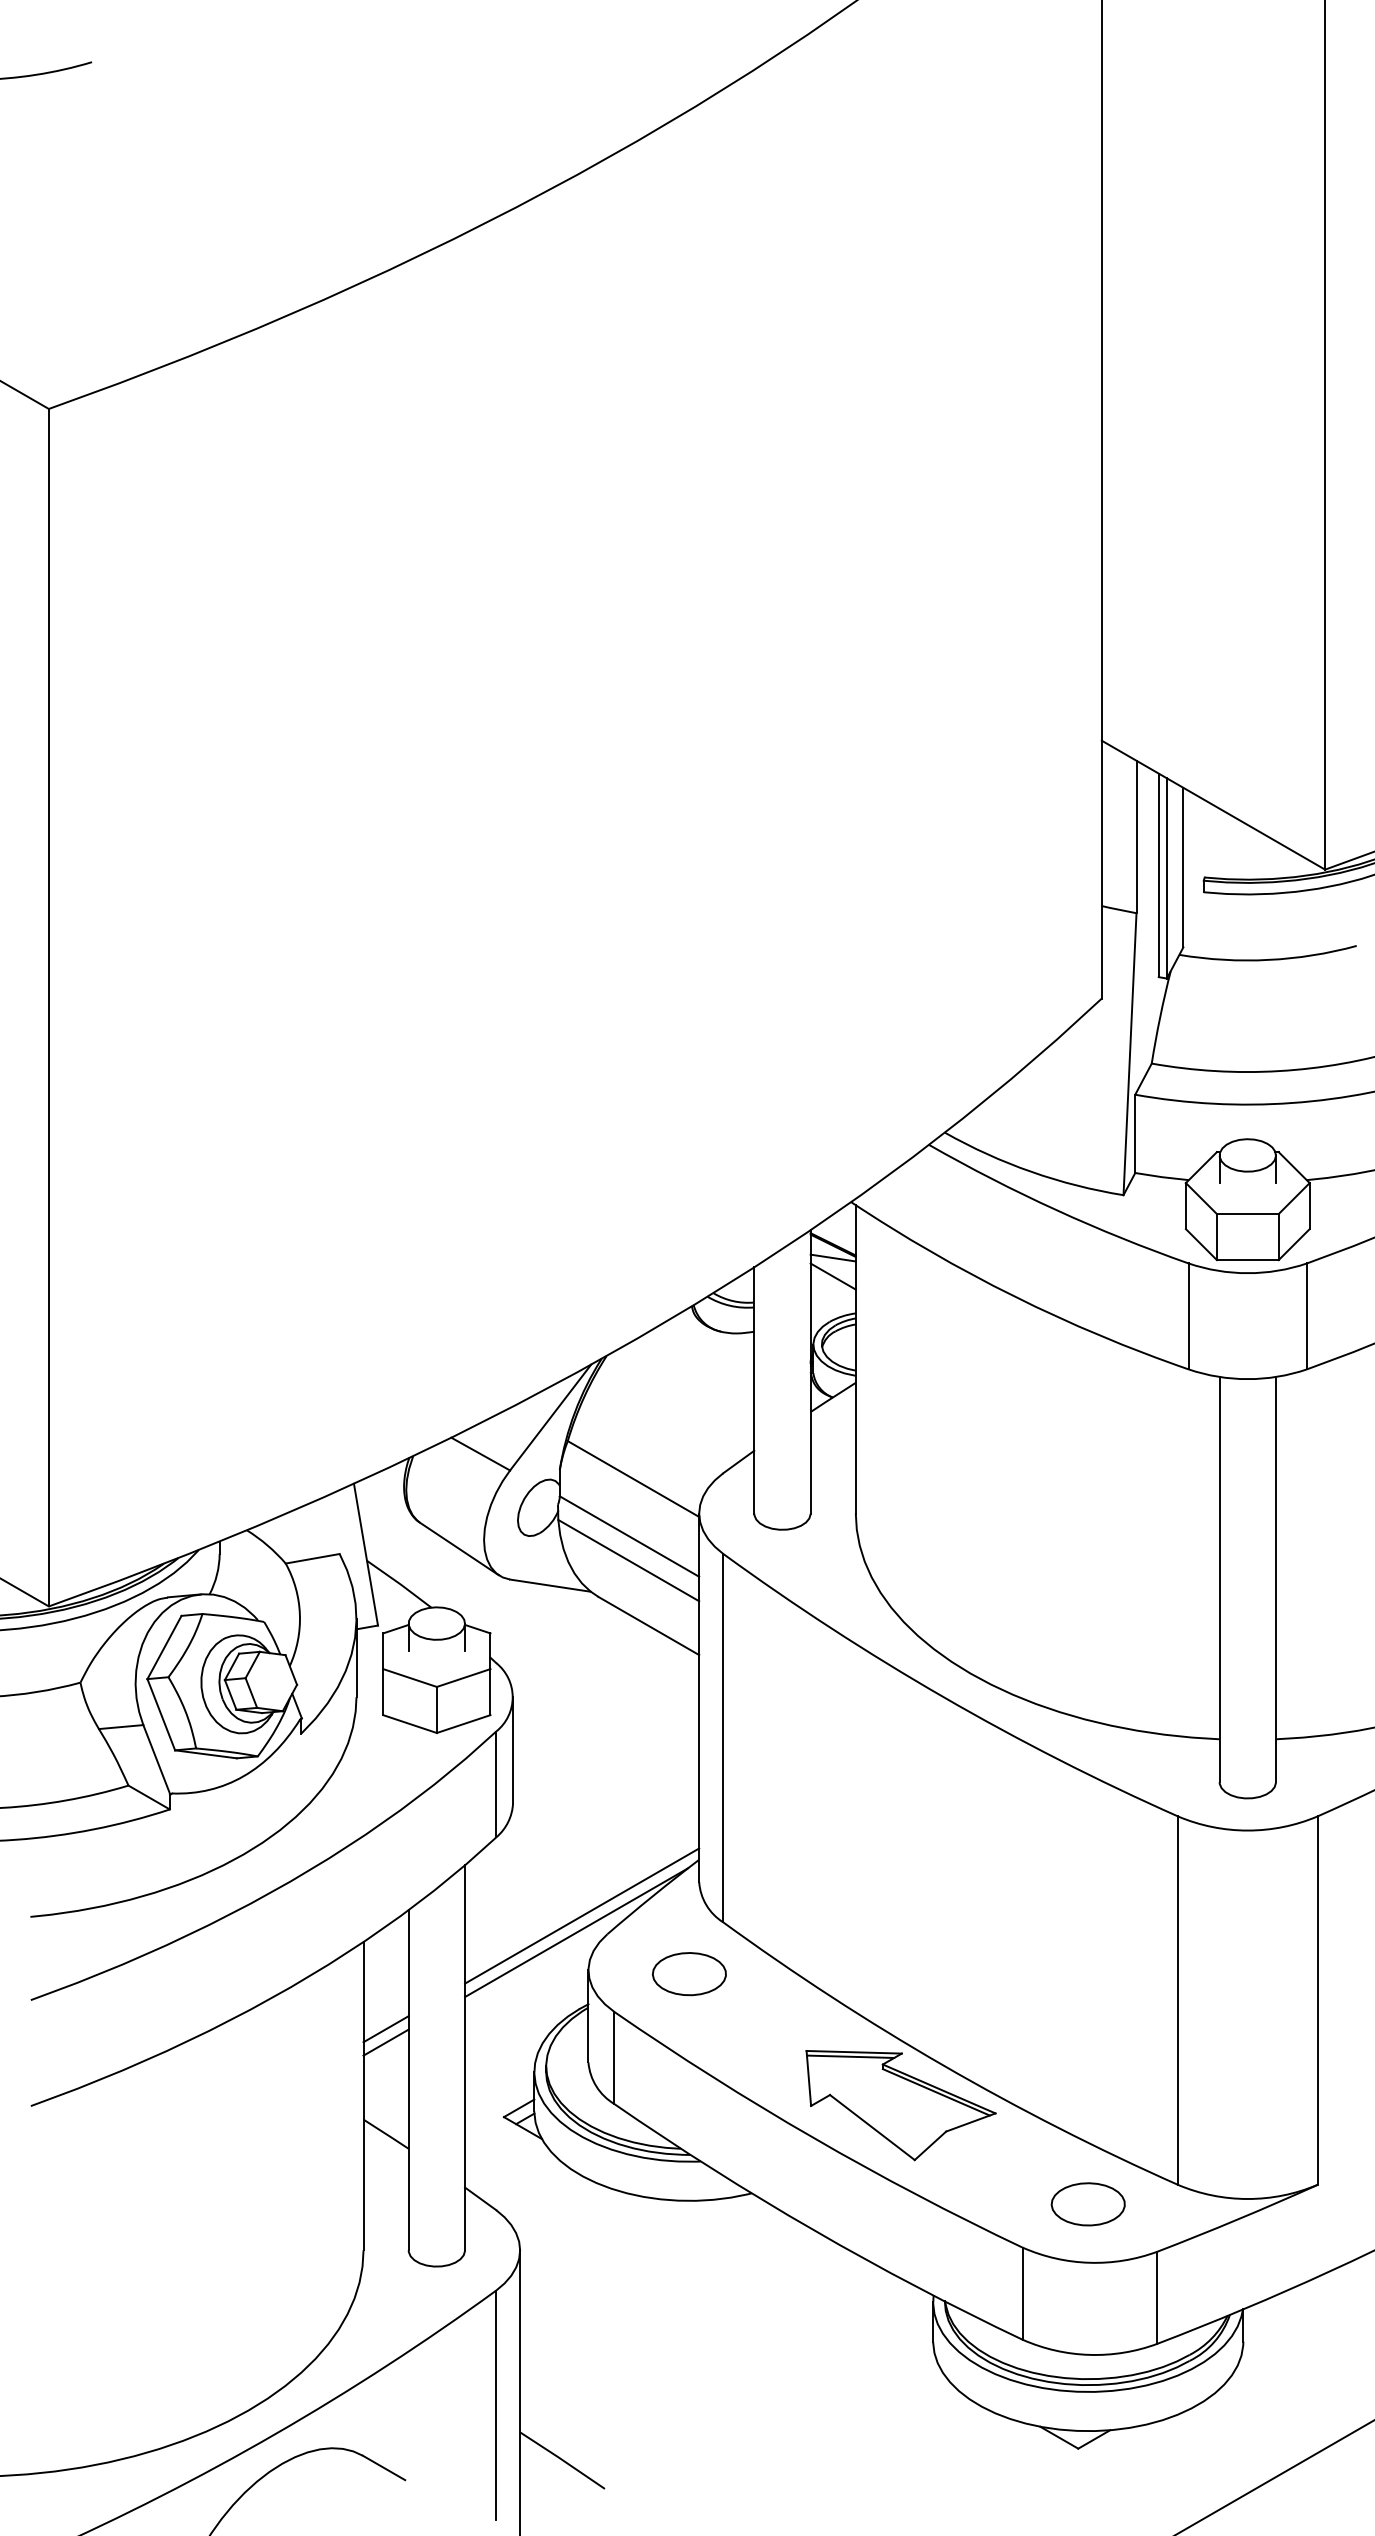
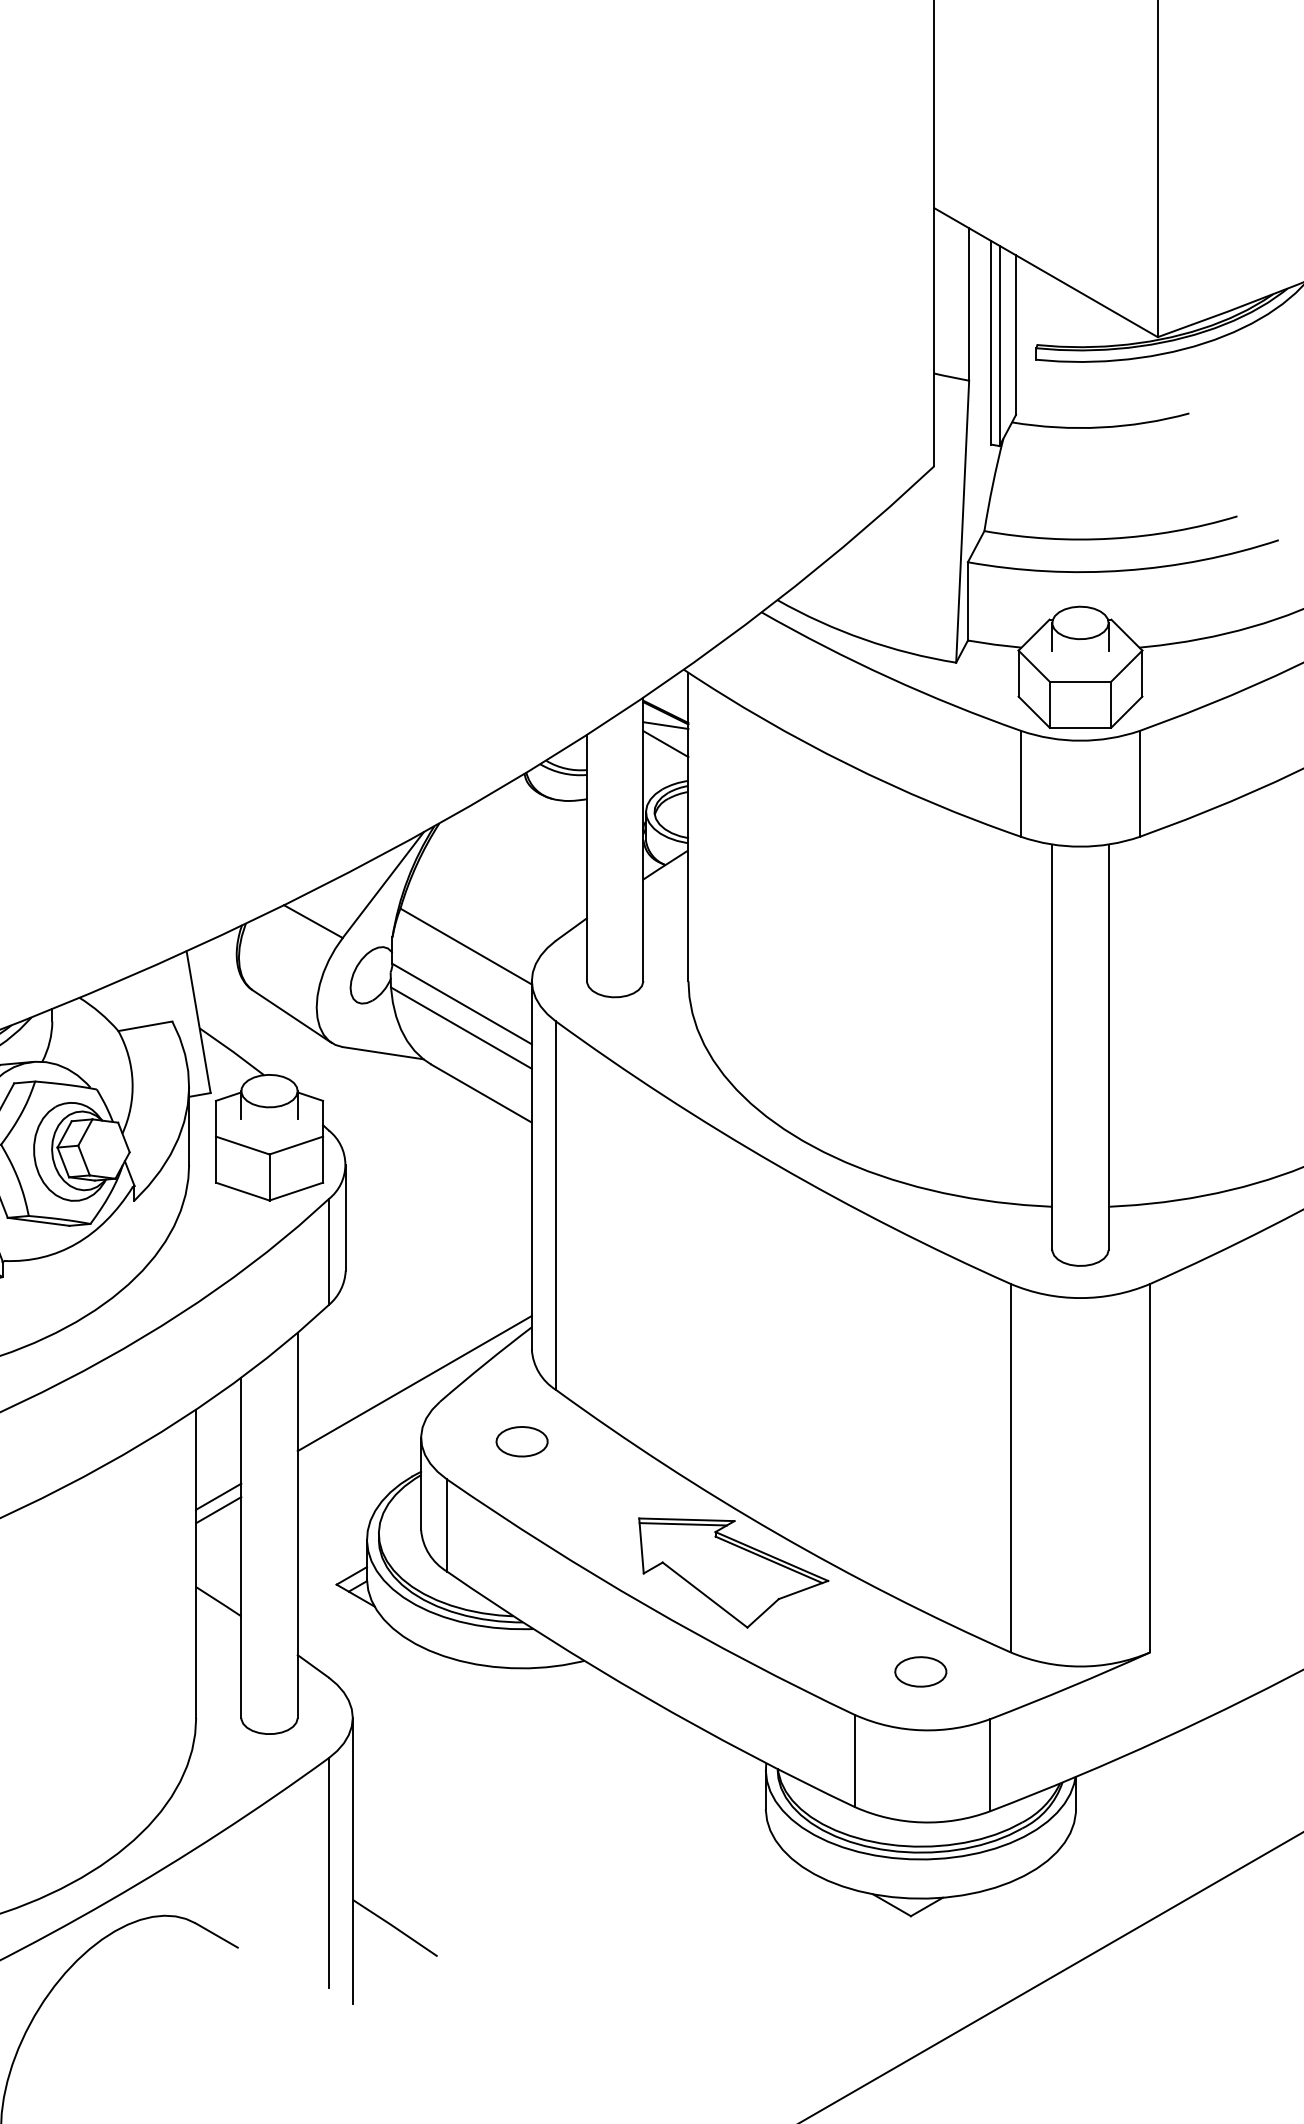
line: (576, 1932) -> (409, 1400), removed
part: (689, 1974) -> (522, 1442), size x0.7
part: (1087, 2204) -> (920, 1672), size x0.7

